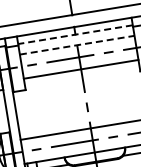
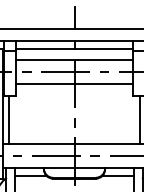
line: (75, 35) -> (74, 49), dashed -> solid
line: (78, 44) -> (75, 59), dashed -> solid
line: (22, 114) -> (9, 119), added

